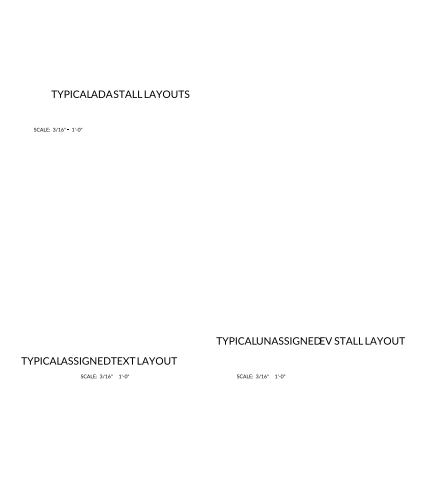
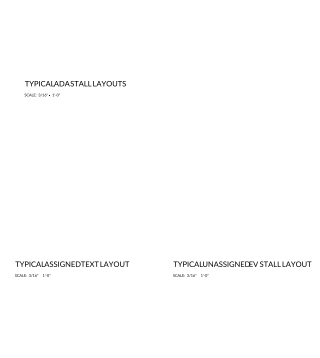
text: (120, 93) -> (75, 83), moved
text: (310, 340) -> (242, 263), moved
text: (104, 376) -> (32, 275), moved

